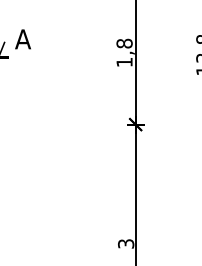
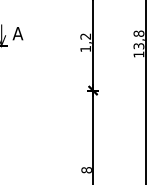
text: (124, 43) -> (85, 36), 1,8 -> 1,2
text: (125, 244) -> (86, 170), 3 -> 8

